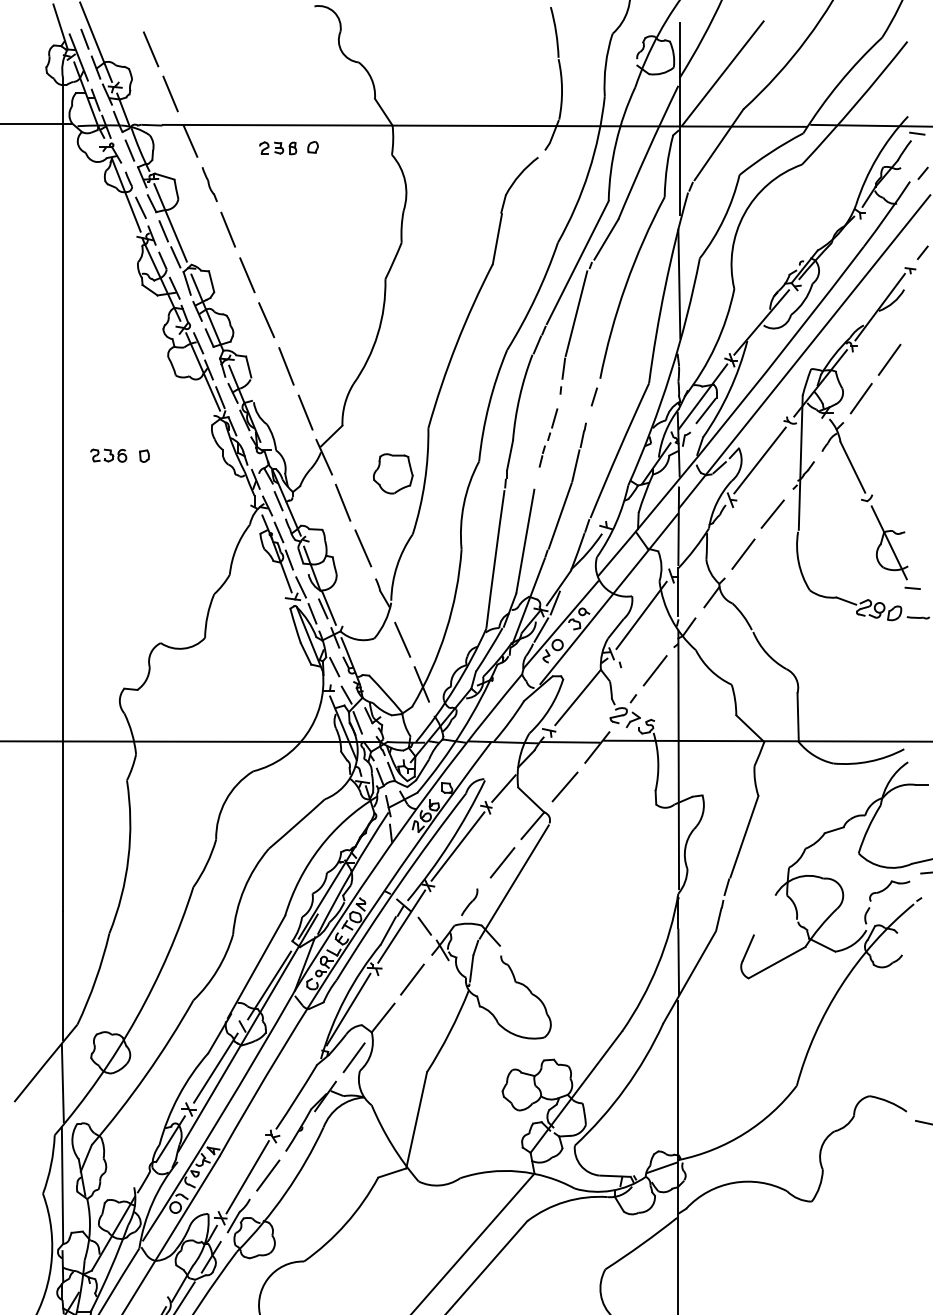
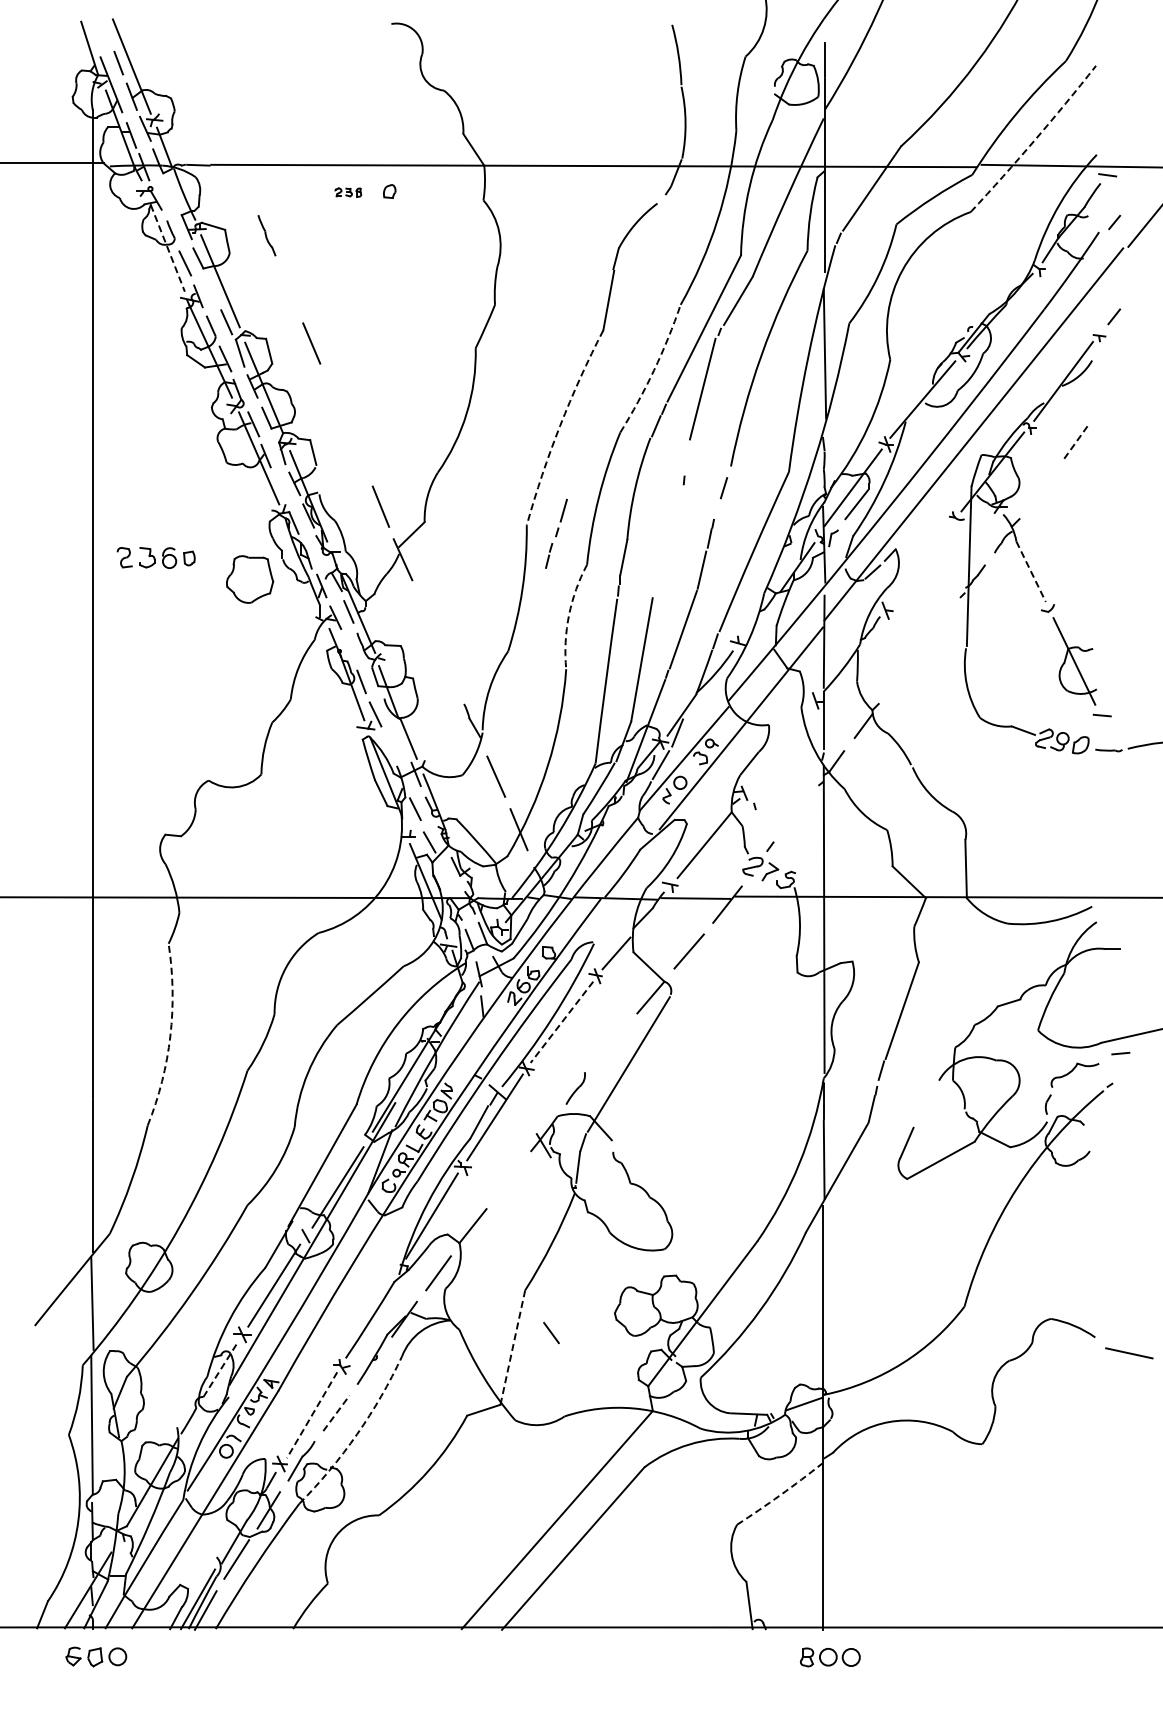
line: (150, 49) -> (196, 75), removed
line: (722, 73) -> (876, 103), removed
line: (169, 93) -> (219, 127), removed
arc: (855, 104) -> (1034, 140), solid -> dashed
line: (190, 140) -> (243, 183), removed
part: (278, 148) -> (348, 192), size x0.6
line: (130, 150) -> (172, 195), removed
line: (126, 195) -> (167, 248), solid -> dashed
line: (227, 229) -> (288, 289), removed
line: (163, 231) -> (212, 291), removed
arc: (535, 297) -> (654, 370), solid -> dashed
line: (266, 319) -> (334, 396), removed
arc: (456, 344) -> (560, 425), solid -> dashed
line: (889, 360) -> (1074, 444), solid -> dashed
line: (285, 366) -> (357, 451), removed
line: (563, 368) -> (687, 454), removed
line: (220, 397) -> (279, 488), removed
line: (860, 398) -> (1040, 489), removed
part: (548, 437) -> (556, 533), moved
part: (108, 455) -> (146, 557), size x1.4
line: (759, 460) -> (920, 563), removed
line: (853, 467) -> (1031, 571), solid -> dashed
part: (393, 473) -> (250, 579), moved
line: (342, 502) -> (424, 613), removed
arc: (464, 504) -> (569, 615), solid -> dashed
line: (772, 514) -> (935, 627), removed
line: (279, 531) -> (349, 648), removed
line: (363, 547) -> (449, 667), removed
line: (743, 553) -> (901, 674), removed
line: (322, 608) -> (401, 739), removed
line: (312, 613) -> (388, 745), removed
line: (641, 615) -> (779, 747), removed
line: (654, 670) -> (795, 813), removed
line: (357, 722) -> (442, 875), removed
line: (457, 846) -> (561, 1022), solid -> dashed
arc: (128, 858) -> (170, 1036), solid -> dashed
line: (502, 862) -> (614, 1041), removed
line: (424, 925) -> (551, 1332), moved
line: (412, 979) -> (507, 1180), removed
line: (416, 1120) -> (512, 1347), solid -> dashed
line: (170, 1138) -> (220, 1369), solid -> dashed
line: (268, 1174) -> (336, 1412), solid -> dashed
line: (248, 1177) -> (312, 1415), solid -> dashed
arc: (285, 1193) -> (357, 1434), solid -> dashed
arc: (641, 1244) -> (780, 1495), solid -> dashed

